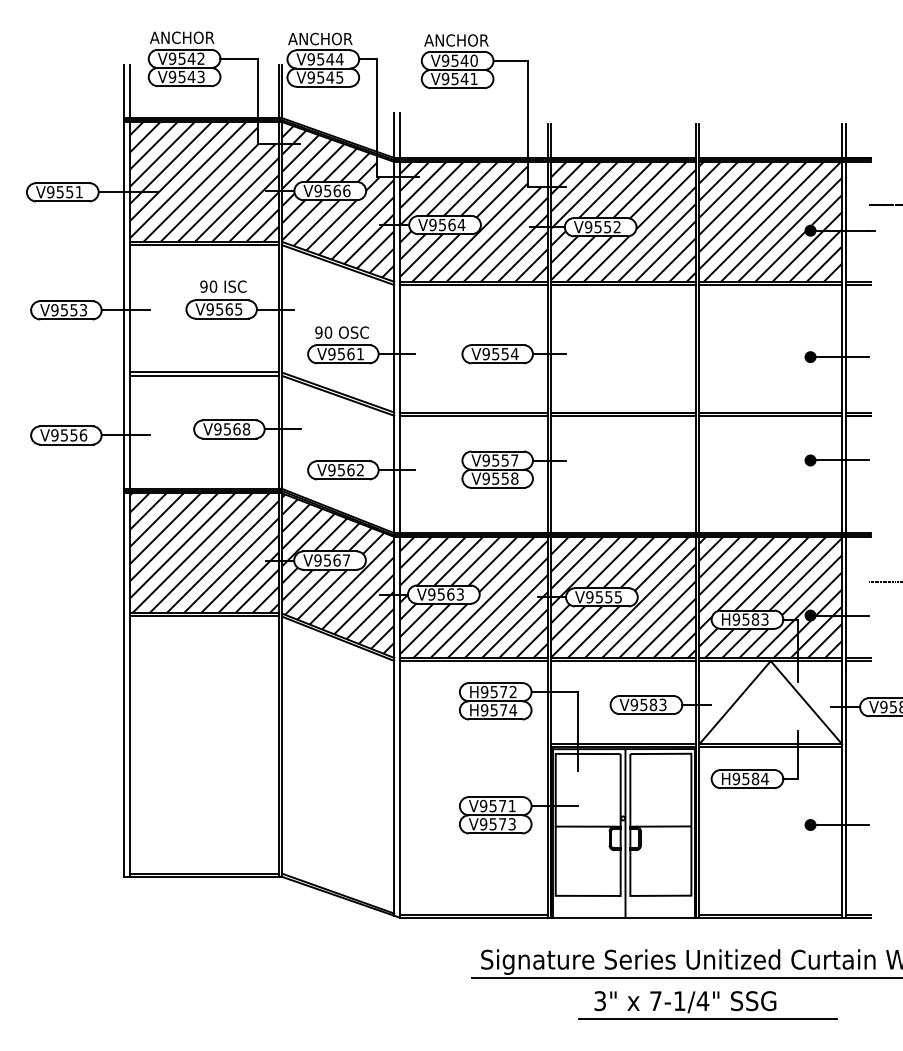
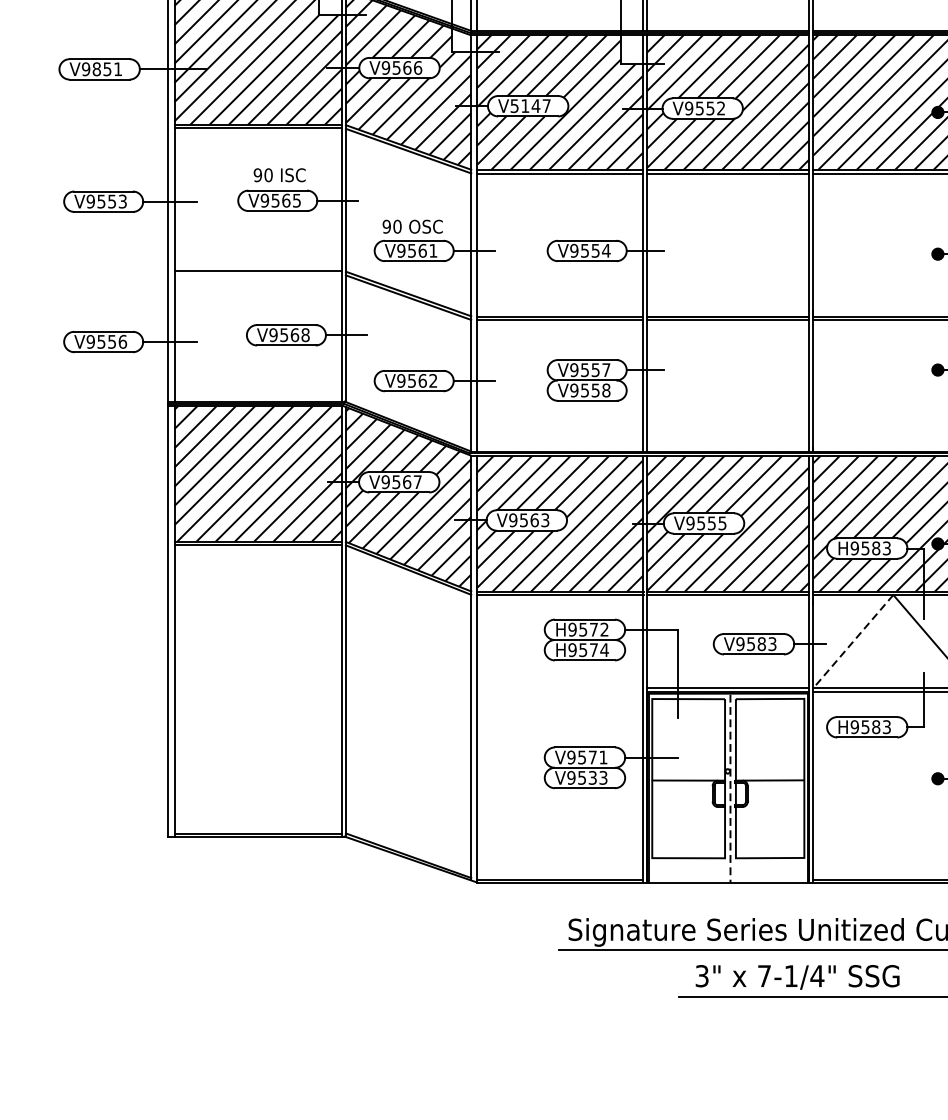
text: (59, 192) -> (95, 69), V9551 -> V9851
text: (447, 224) -> (530, 105), V9564 -> V5147
line: (203, 375) -> (257, 274), removed
line: (735, 702) -> (853, 641), solid -> dashed
text: (764, 778) -> (886, 726), H9584 -> H9583
text: (502, 824) -> (592, 778), V9573 -> V9533
line: (625, 833) -> (730, 788), solid -> dashed

